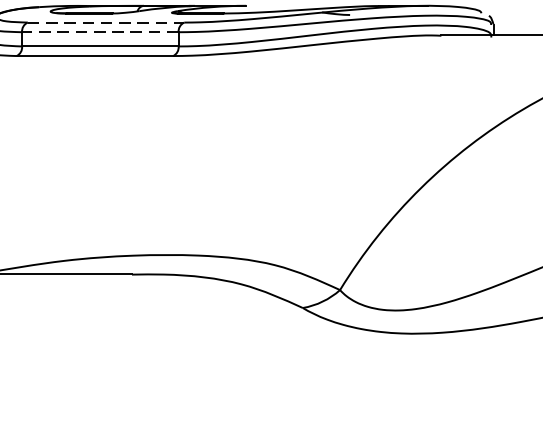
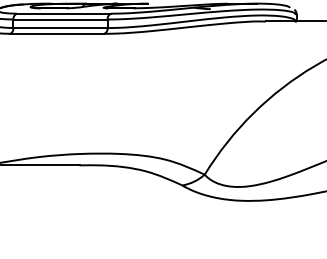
line: (106, 22) -> (64, 13), dashed -> solid
line: (100, 32) -> (60, 19), dashed -> solid

